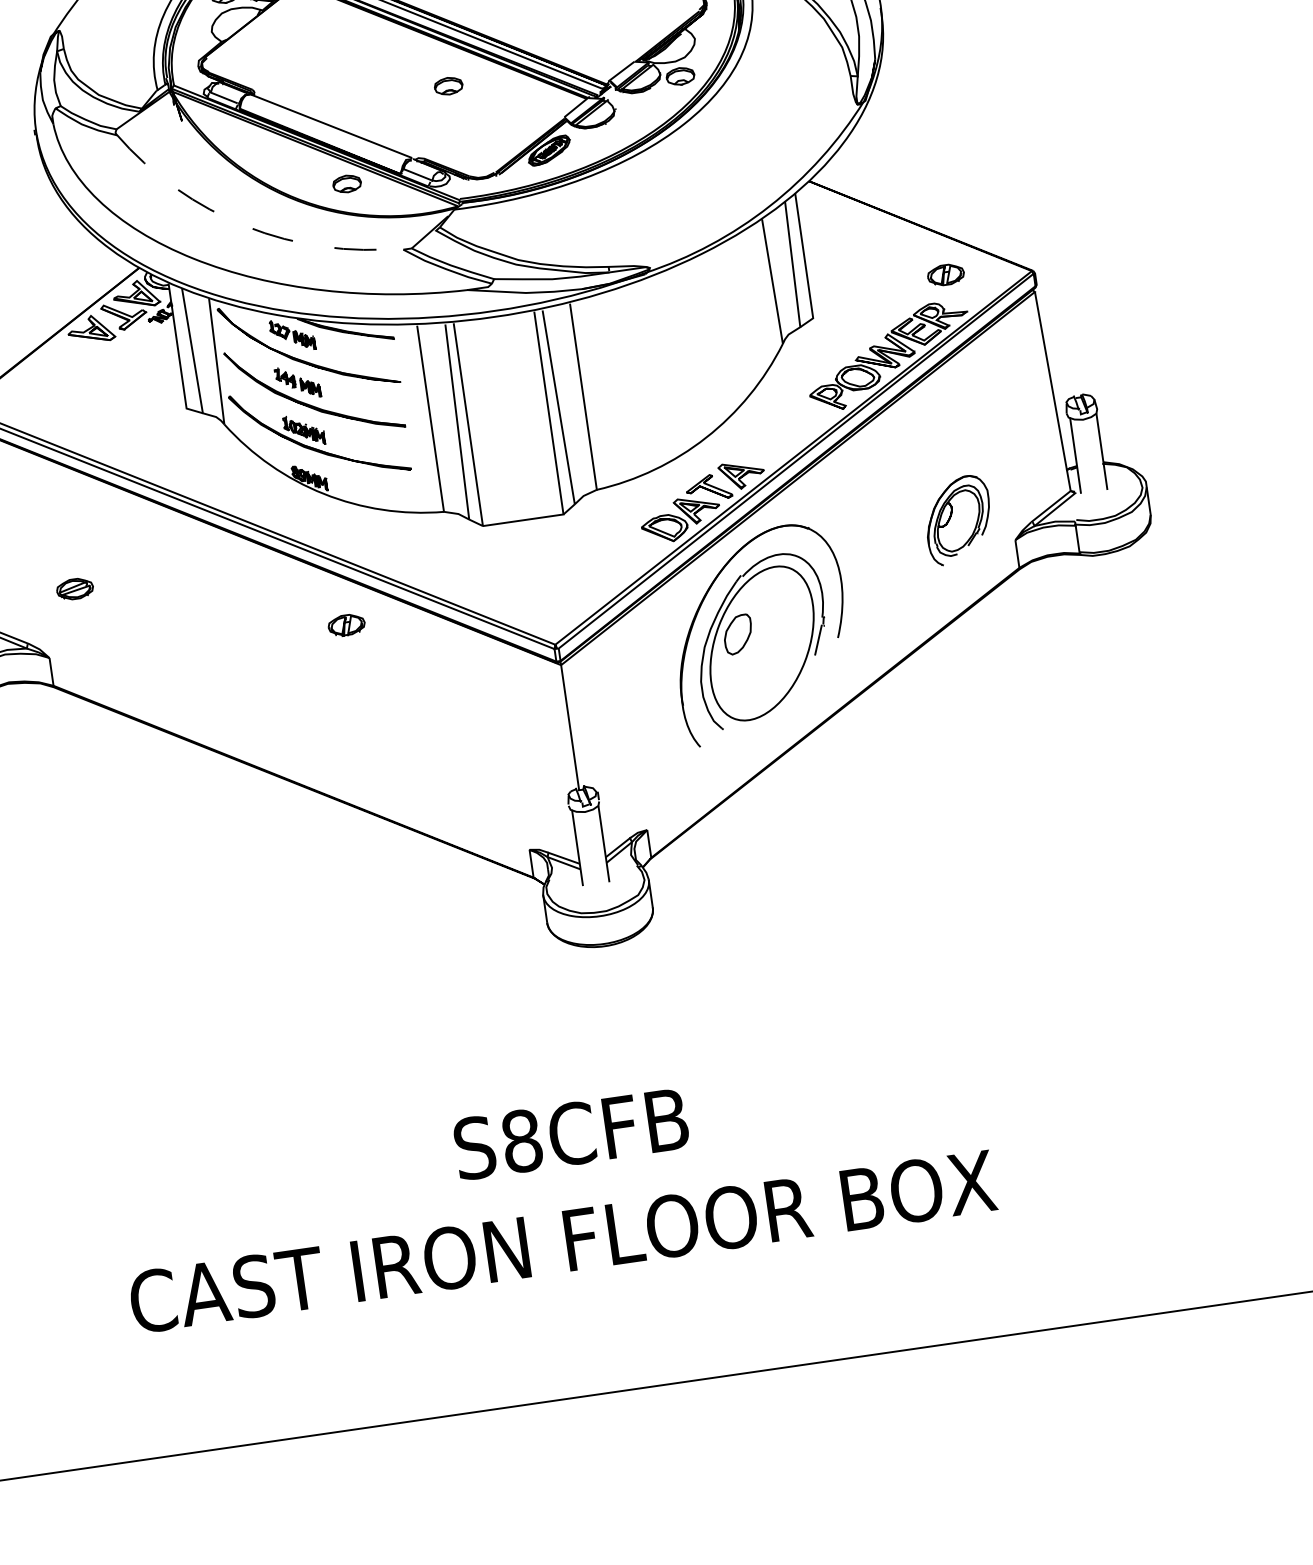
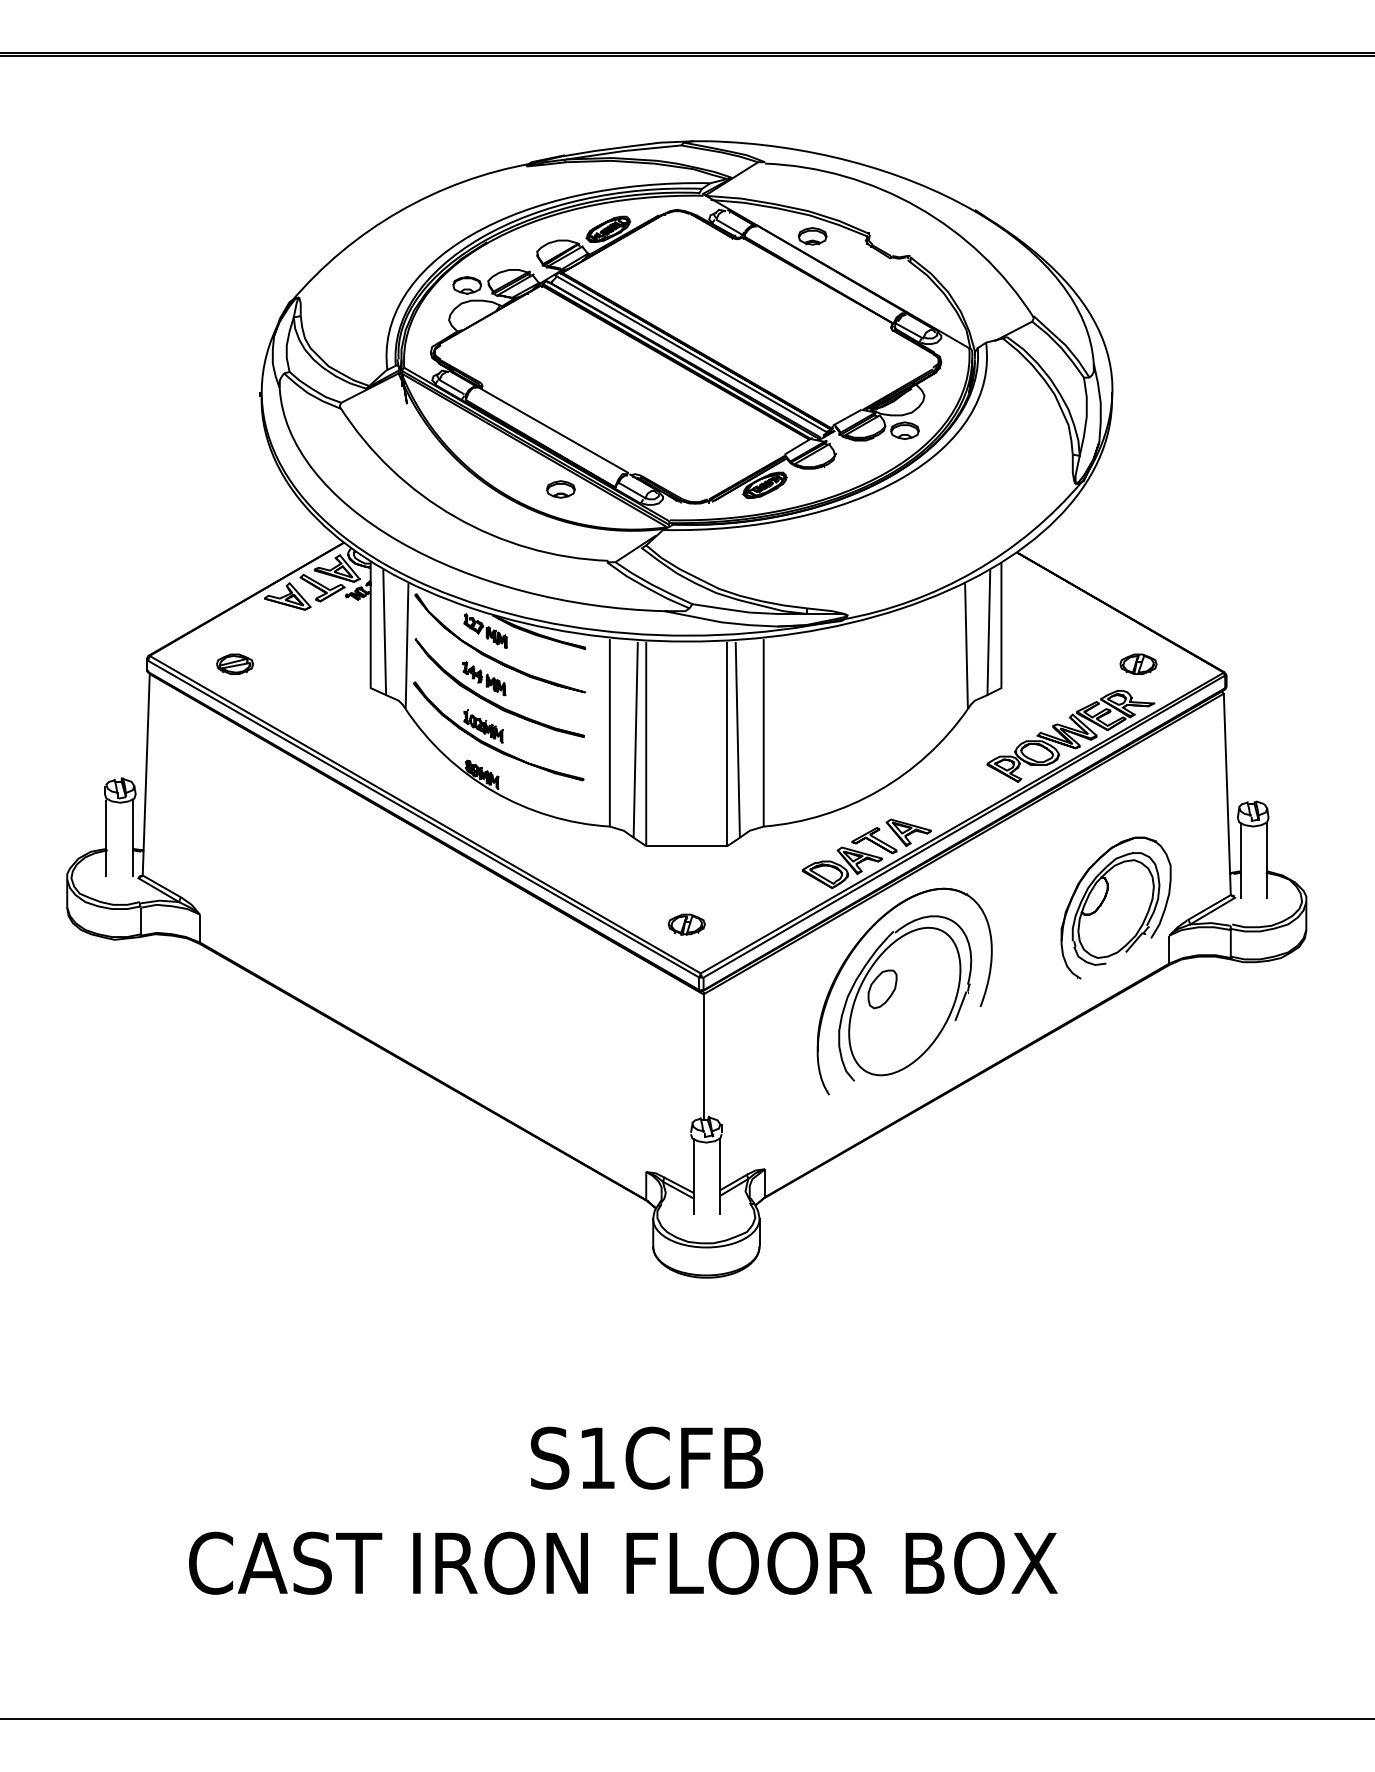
part: (448, 86) -> (674, 407), removed
arc: (246, 225) -> (455, 516), dashed -> solid
part: (957, 519) -> (1115, 907), size x1.67
part: (75, 588) -> (235, 663), moved
part: (346, 625) -> (686, 924), moved
text: (522, 1140) -> (597, 1457), S8CFB -> S1CFB

